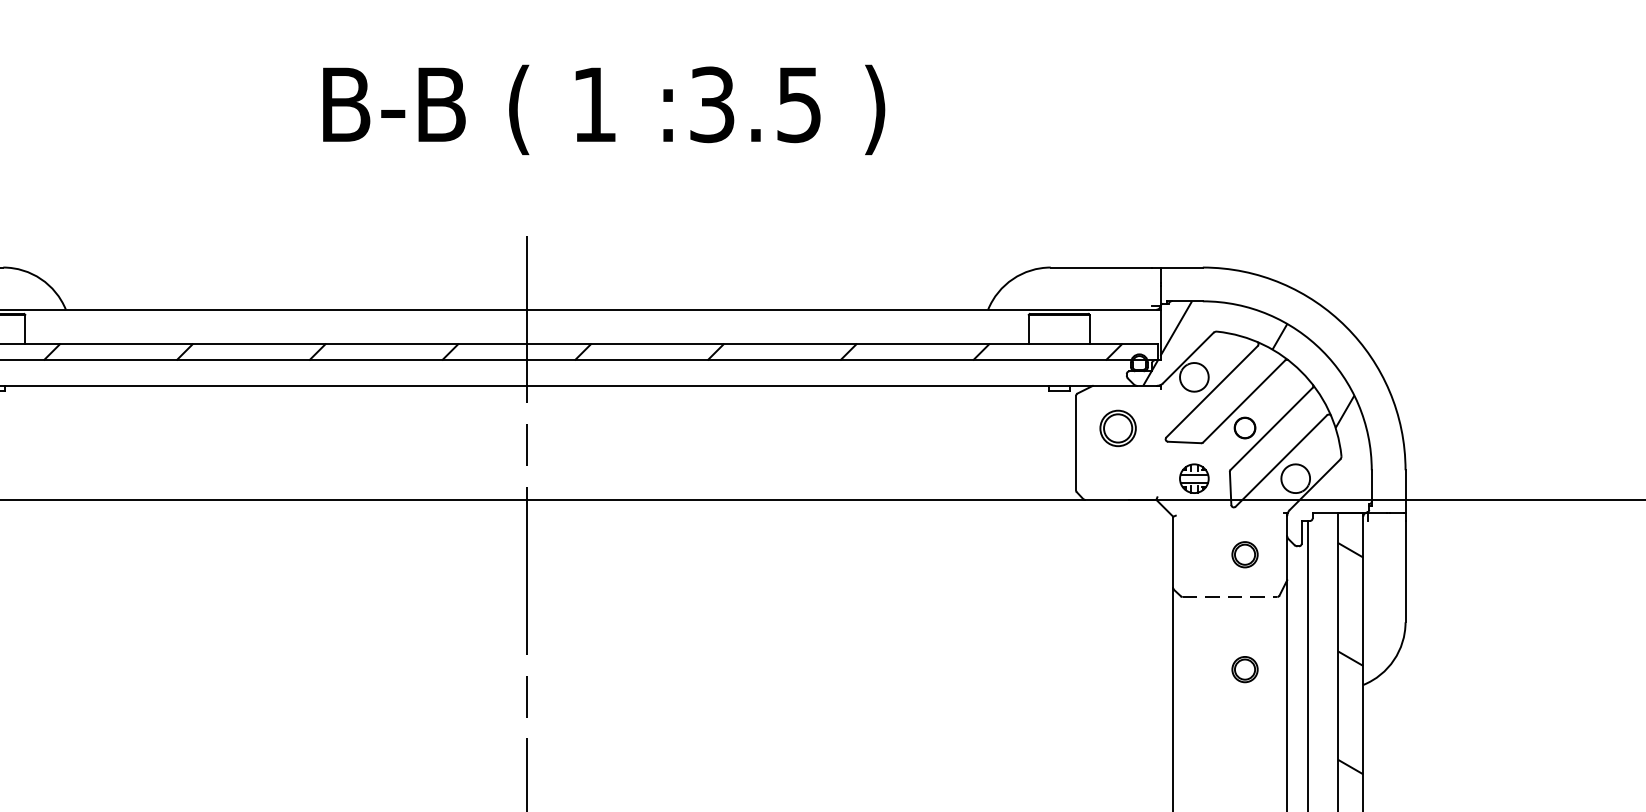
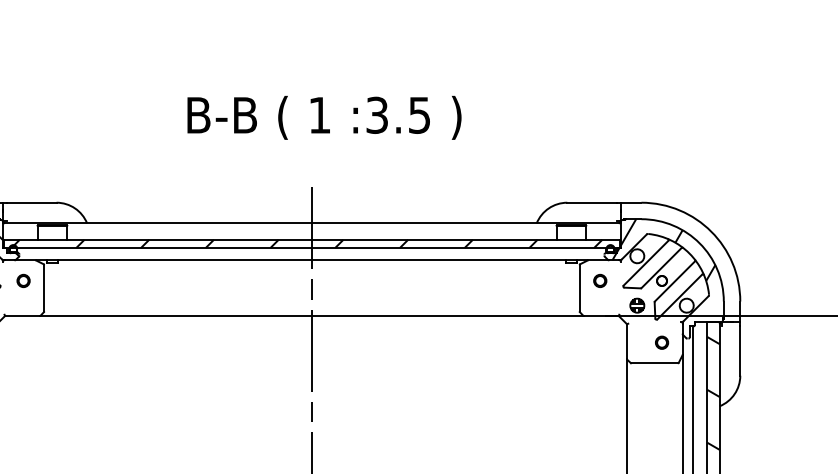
text: (604, 109) -> (324, 117), moved
part: (1118, 427) -> (600, 280), size x0.71
line: (1231, 597) -> (655, 363), dashed -> solid
part: (1245, 669) -> (662, 398), removed

